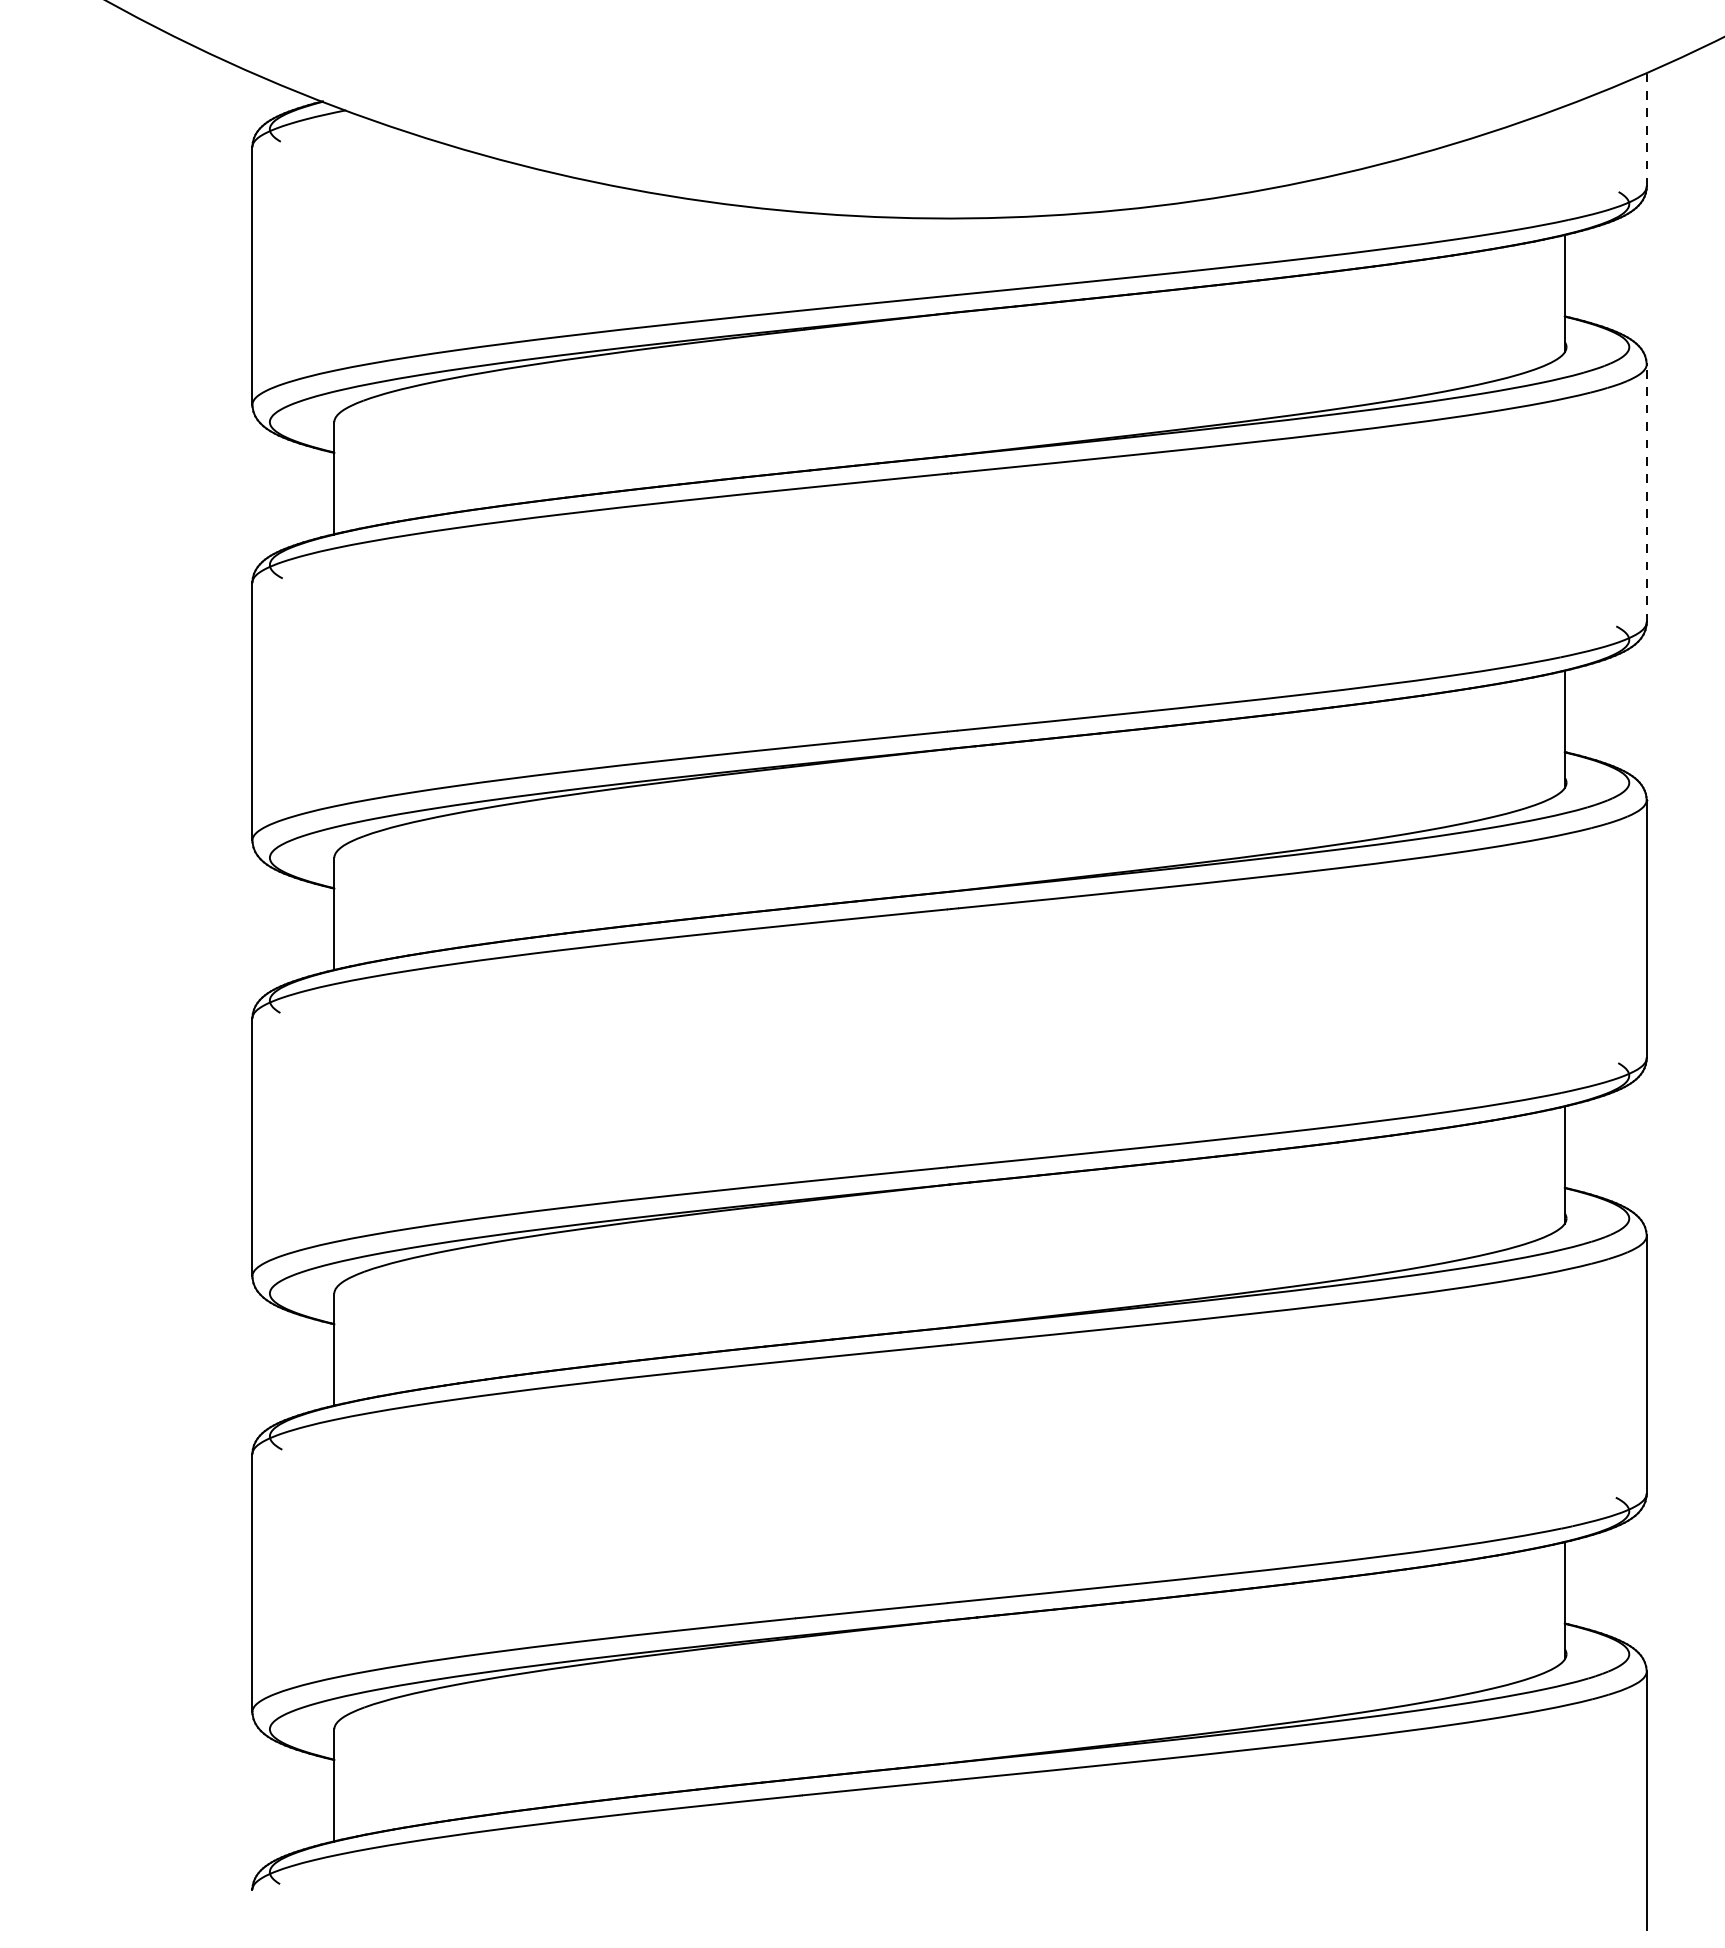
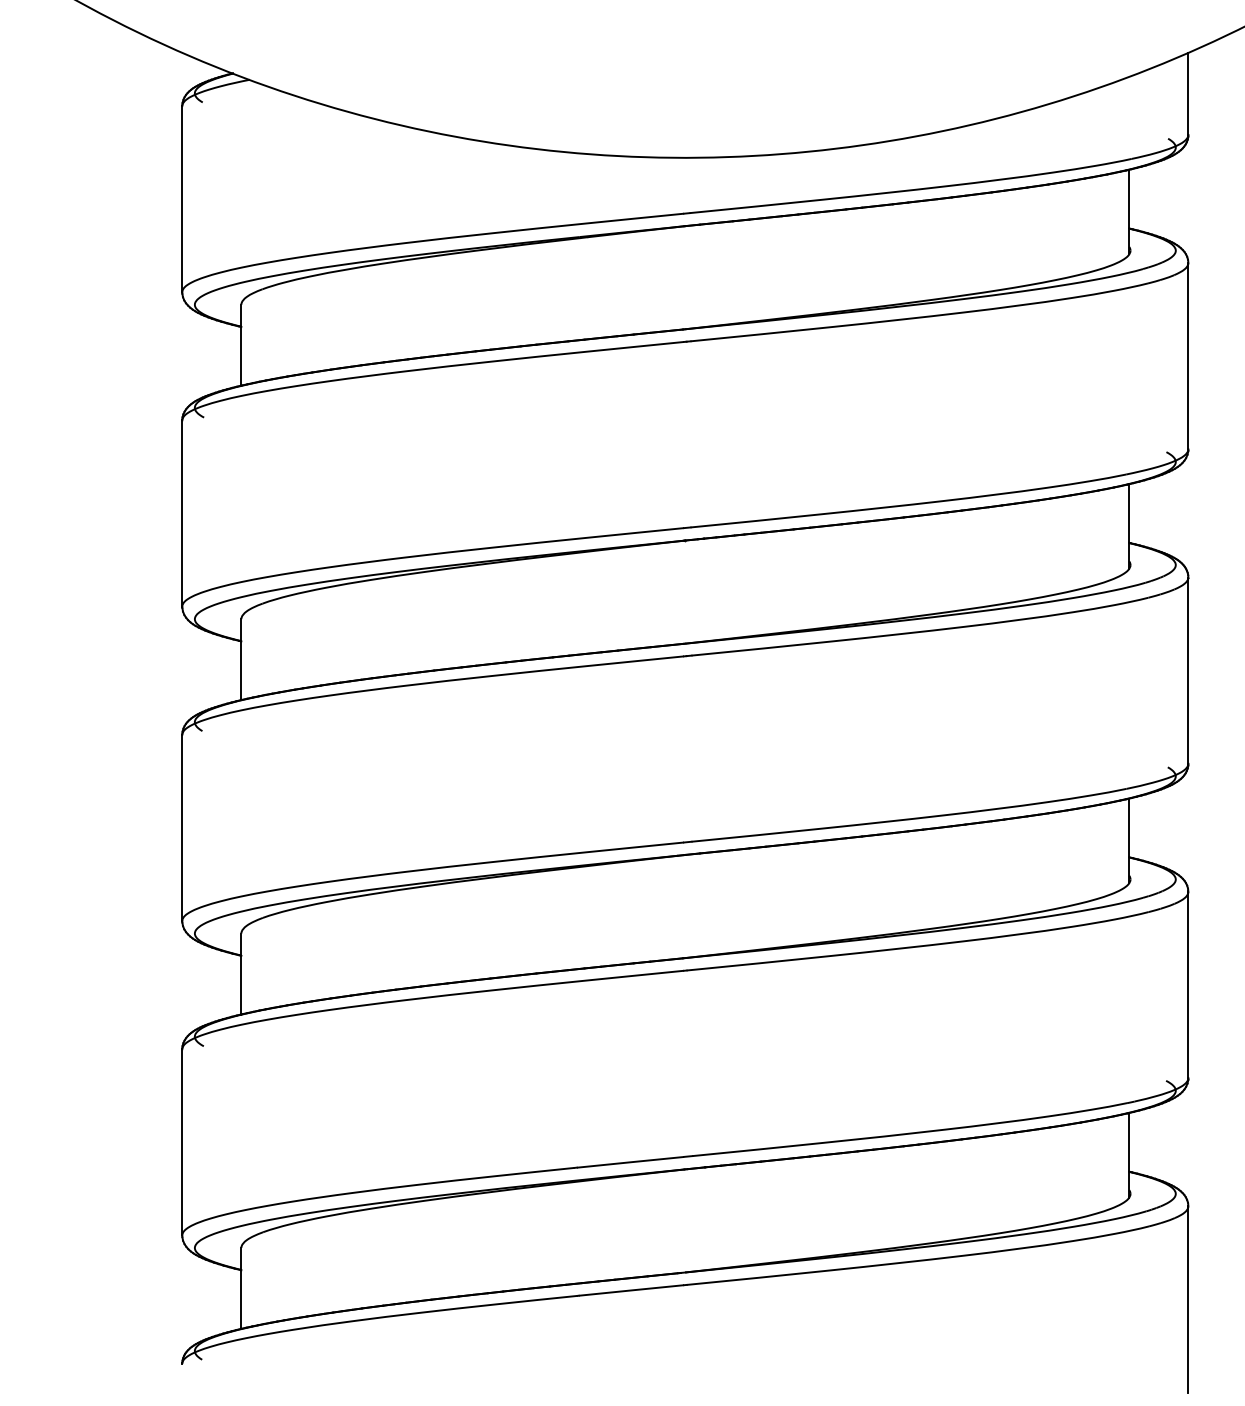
line: (1646, 129) -> (1188, 93), dashed -> solid
line: (1646, 493) -> (1188, 356), dashed -> solid

